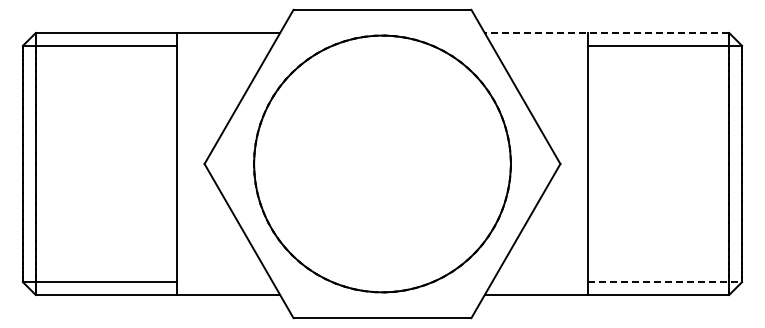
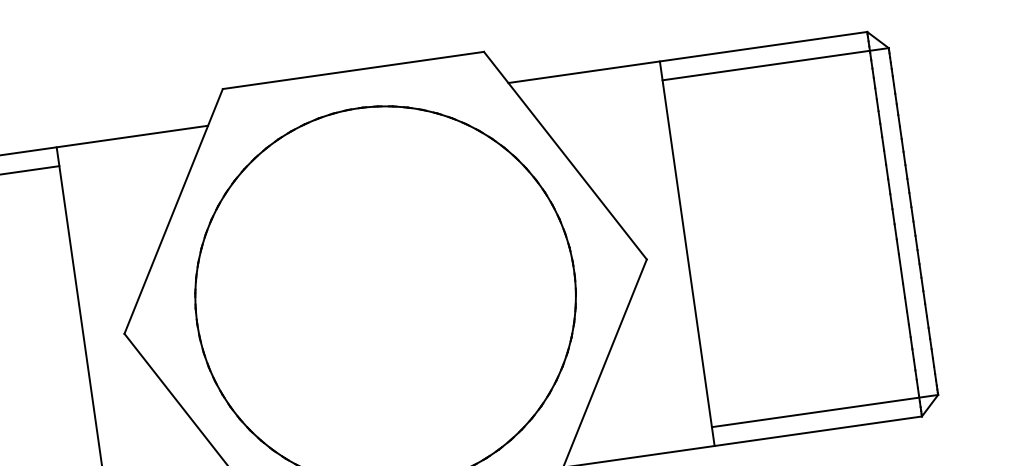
line: (606, 33) -> (687, 58), dashed -> solid
line: (665, 282) -> (825, 411), dashed -> solid

